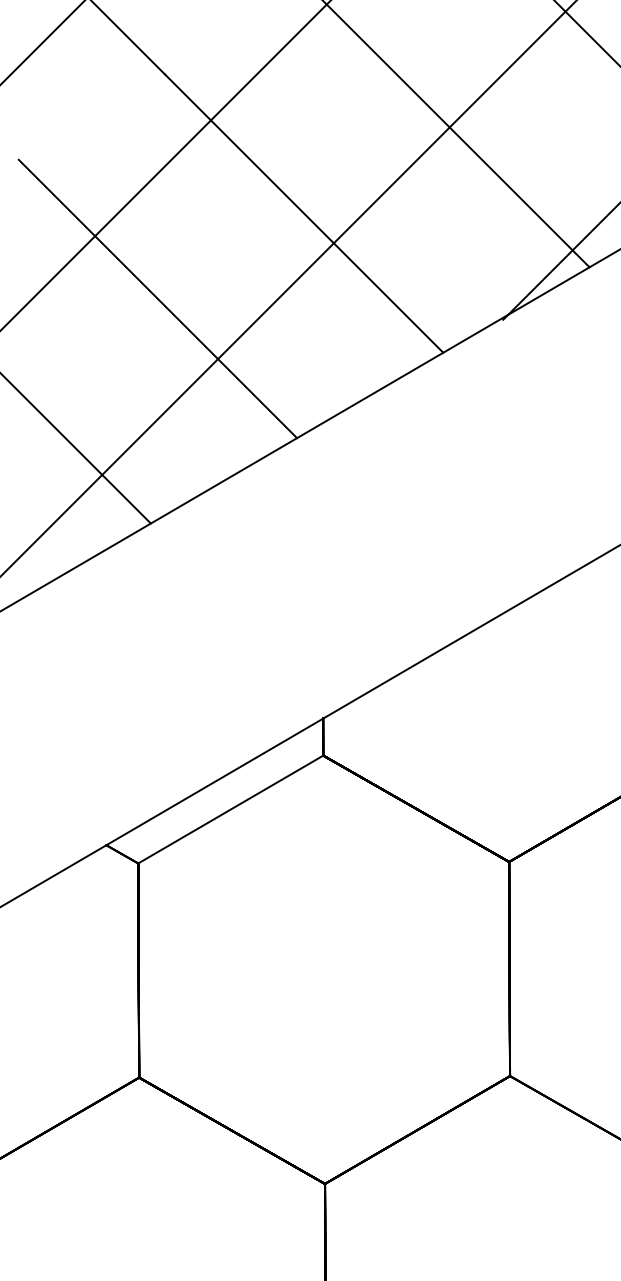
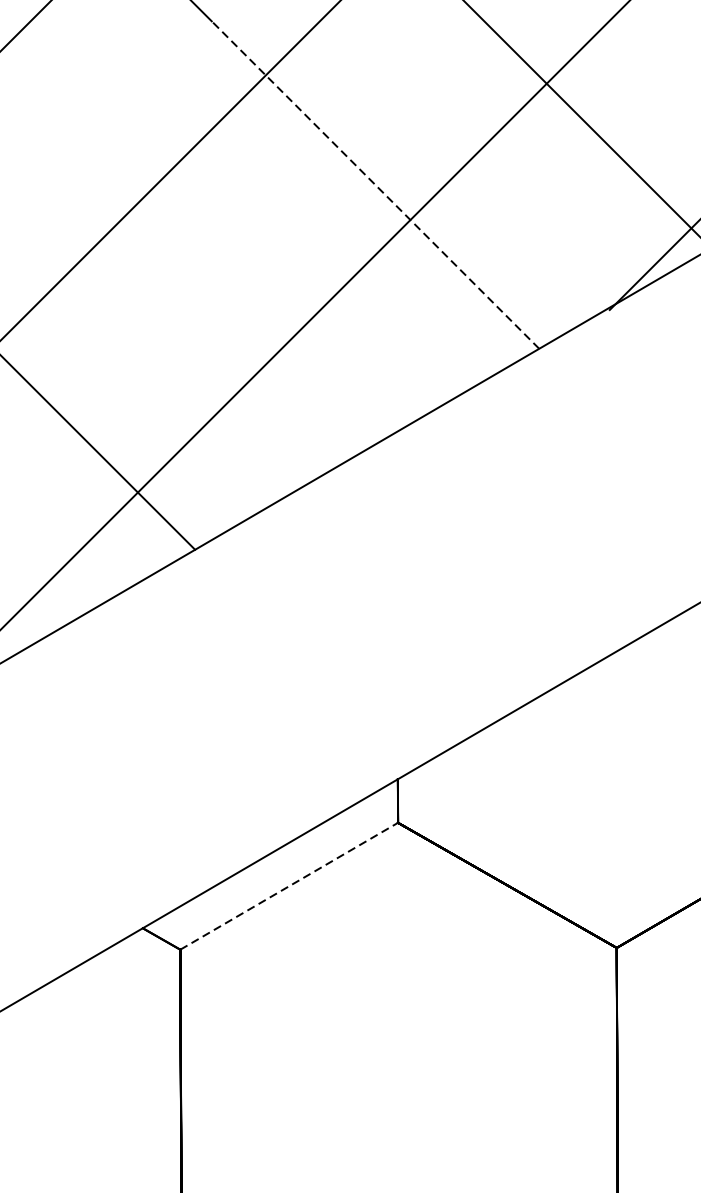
line: (304, 213) -> (375, 184), solid -> dashed
line: (157, 298) -> (202, 284), removed
line: (231, 809) -> (290, 886), solid -> dashed

